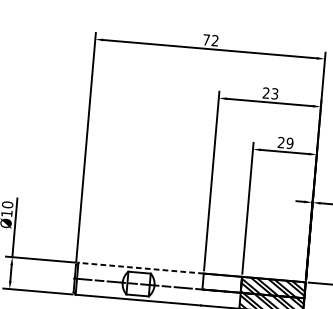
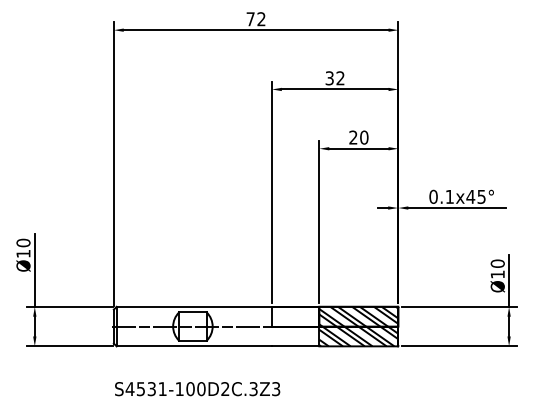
text: (270, 93) -> (334, 78), 23 -> 32
text: (290, 143) -> (364, 137), 29 -> 20
line: (141, 267) -> (194, 306), dashed -> solid

